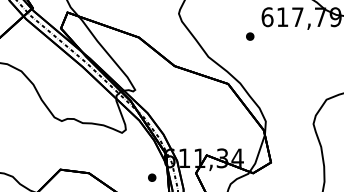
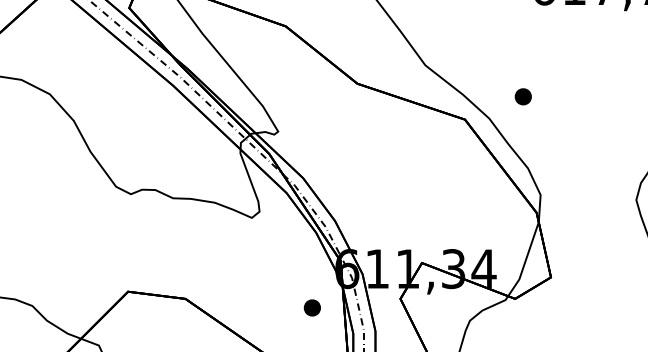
part: (250, 36) -> (523, 96), moved

